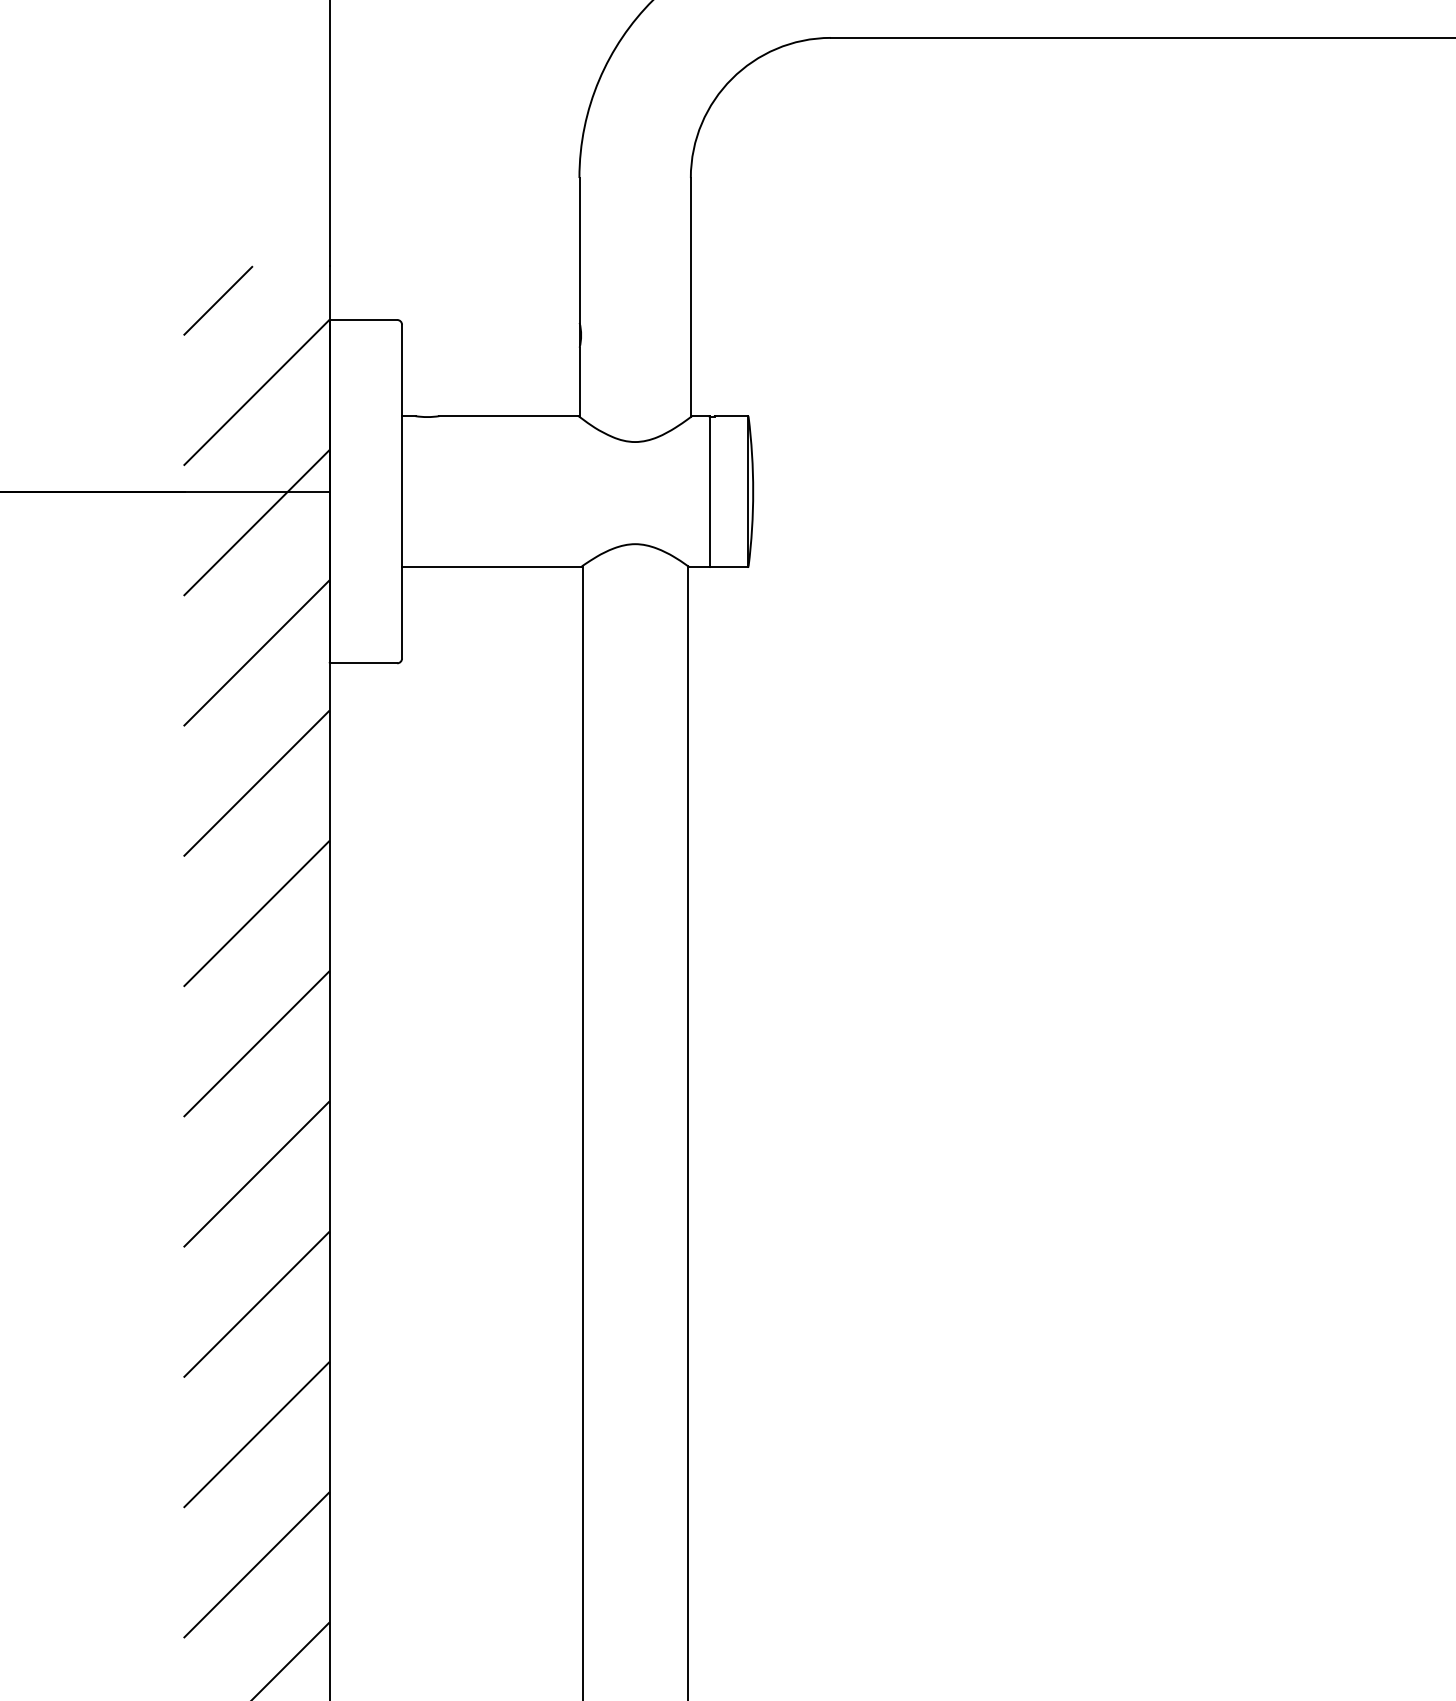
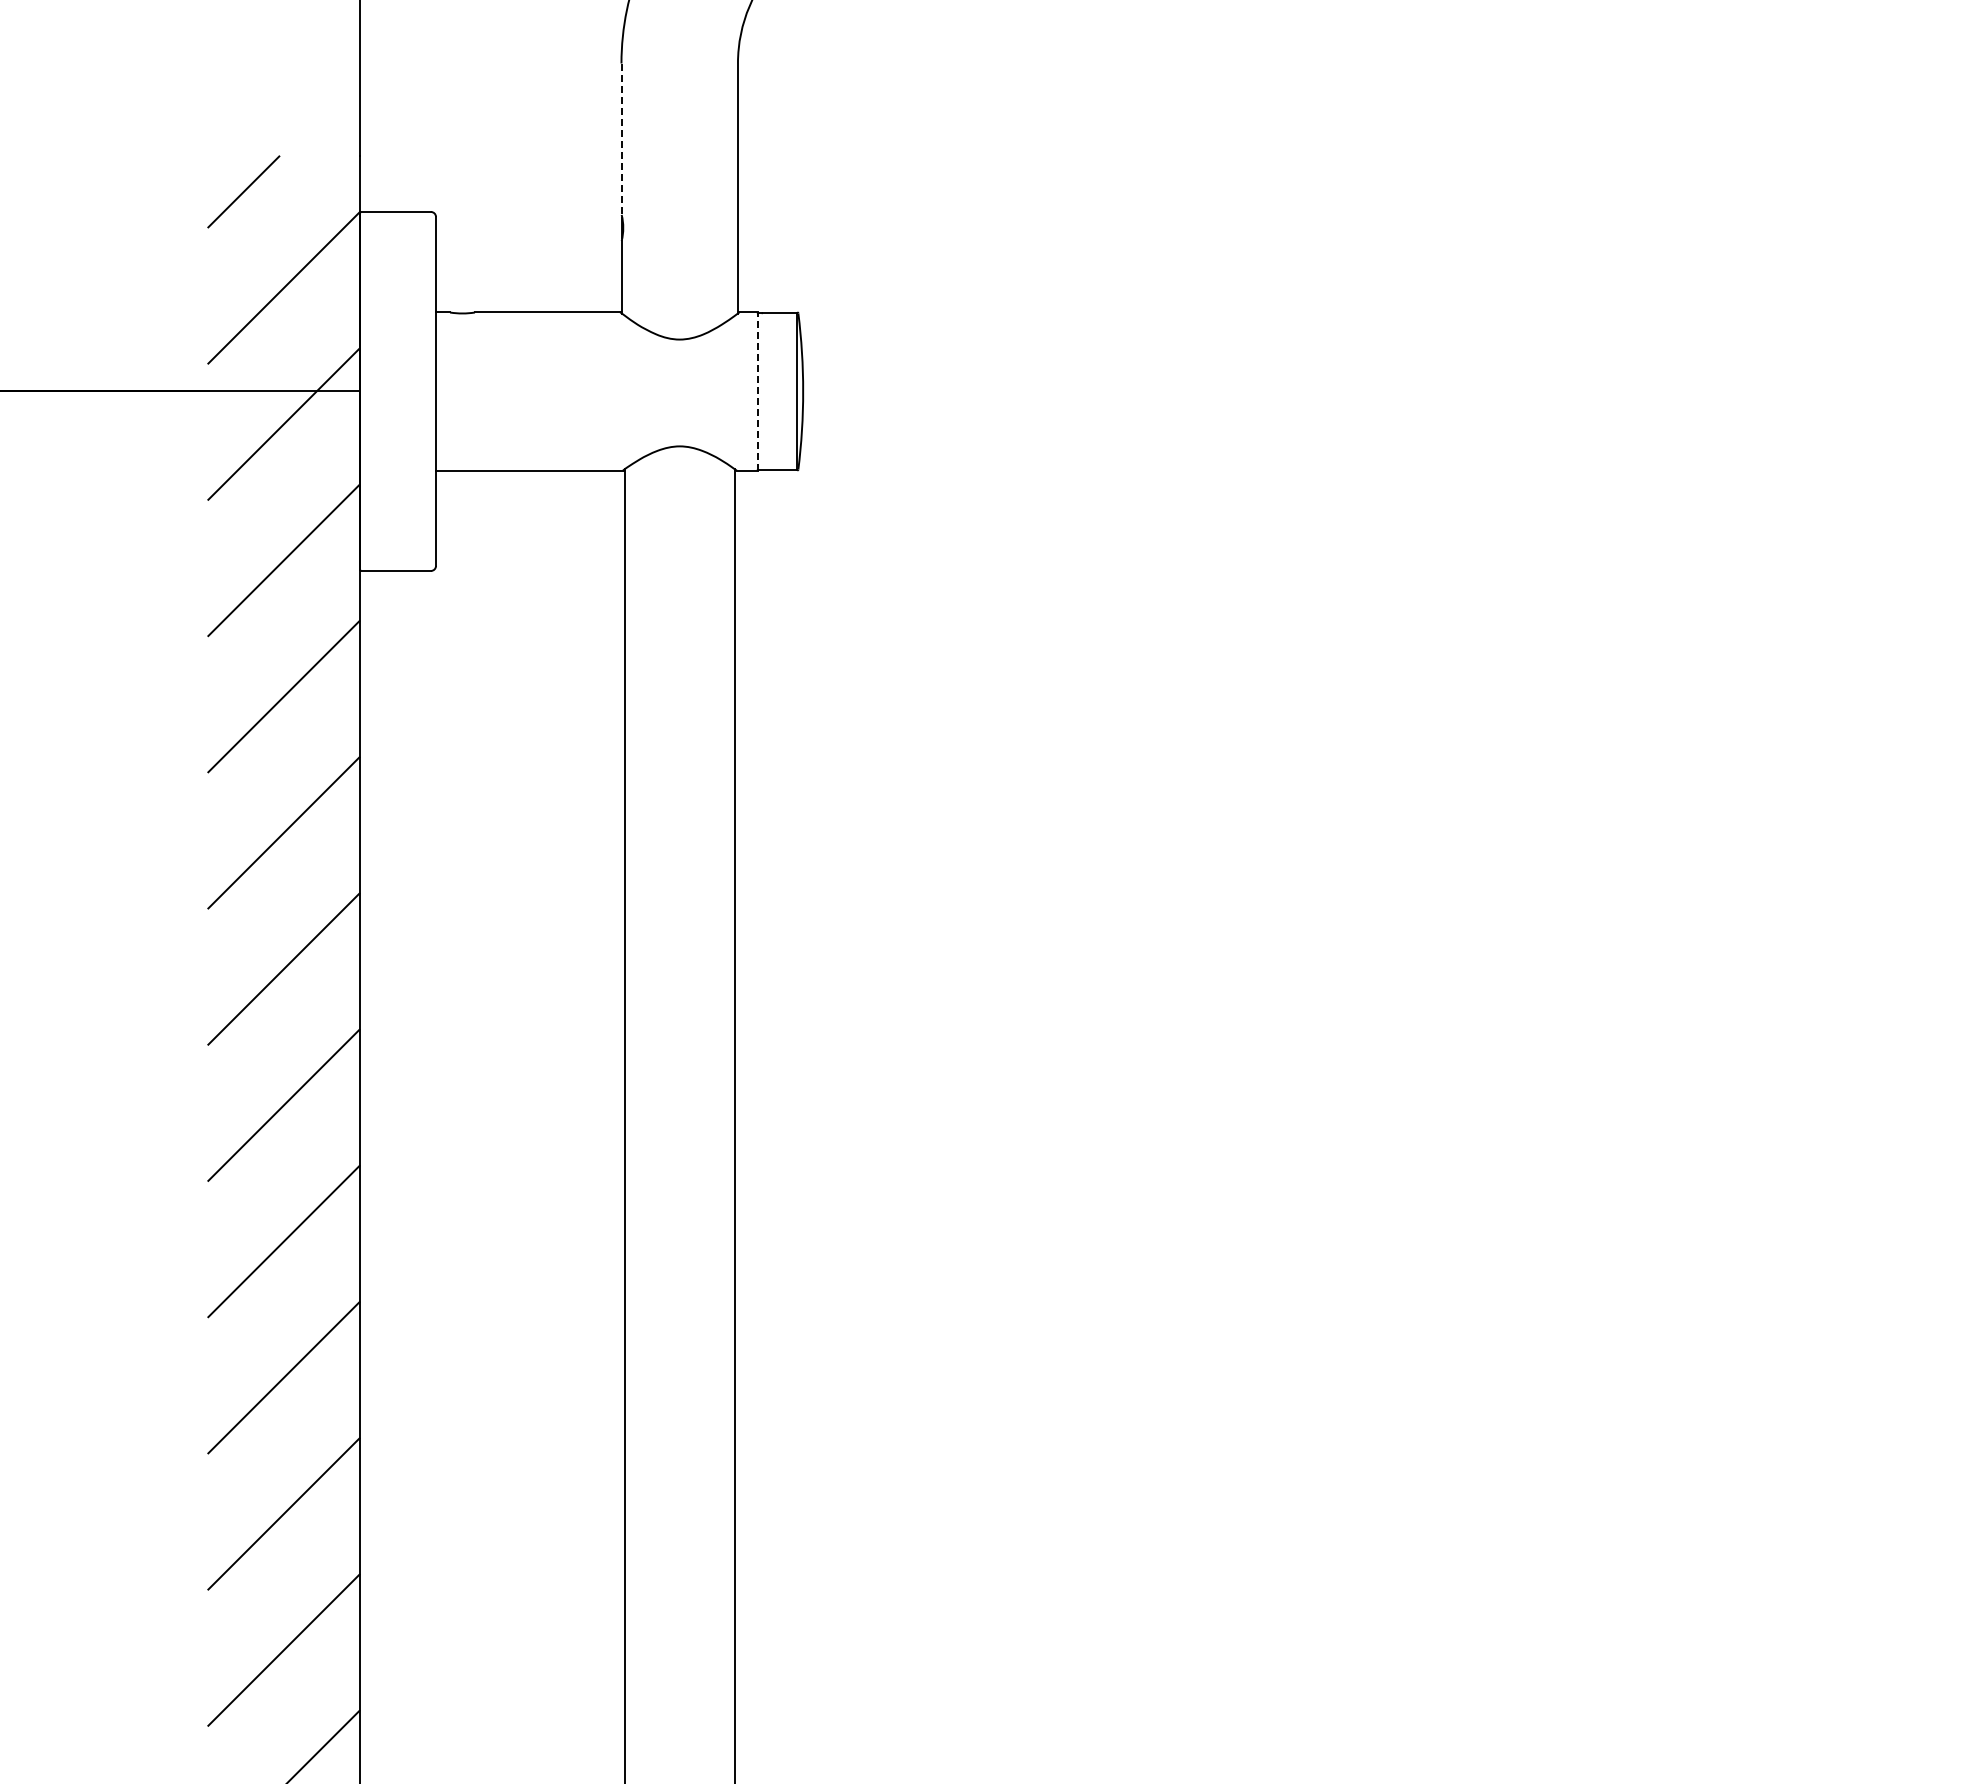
line: (579, 250) -> (621, 139), solid -> dashed
line: (709, 490) -> (757, 390), solid -> dashed

